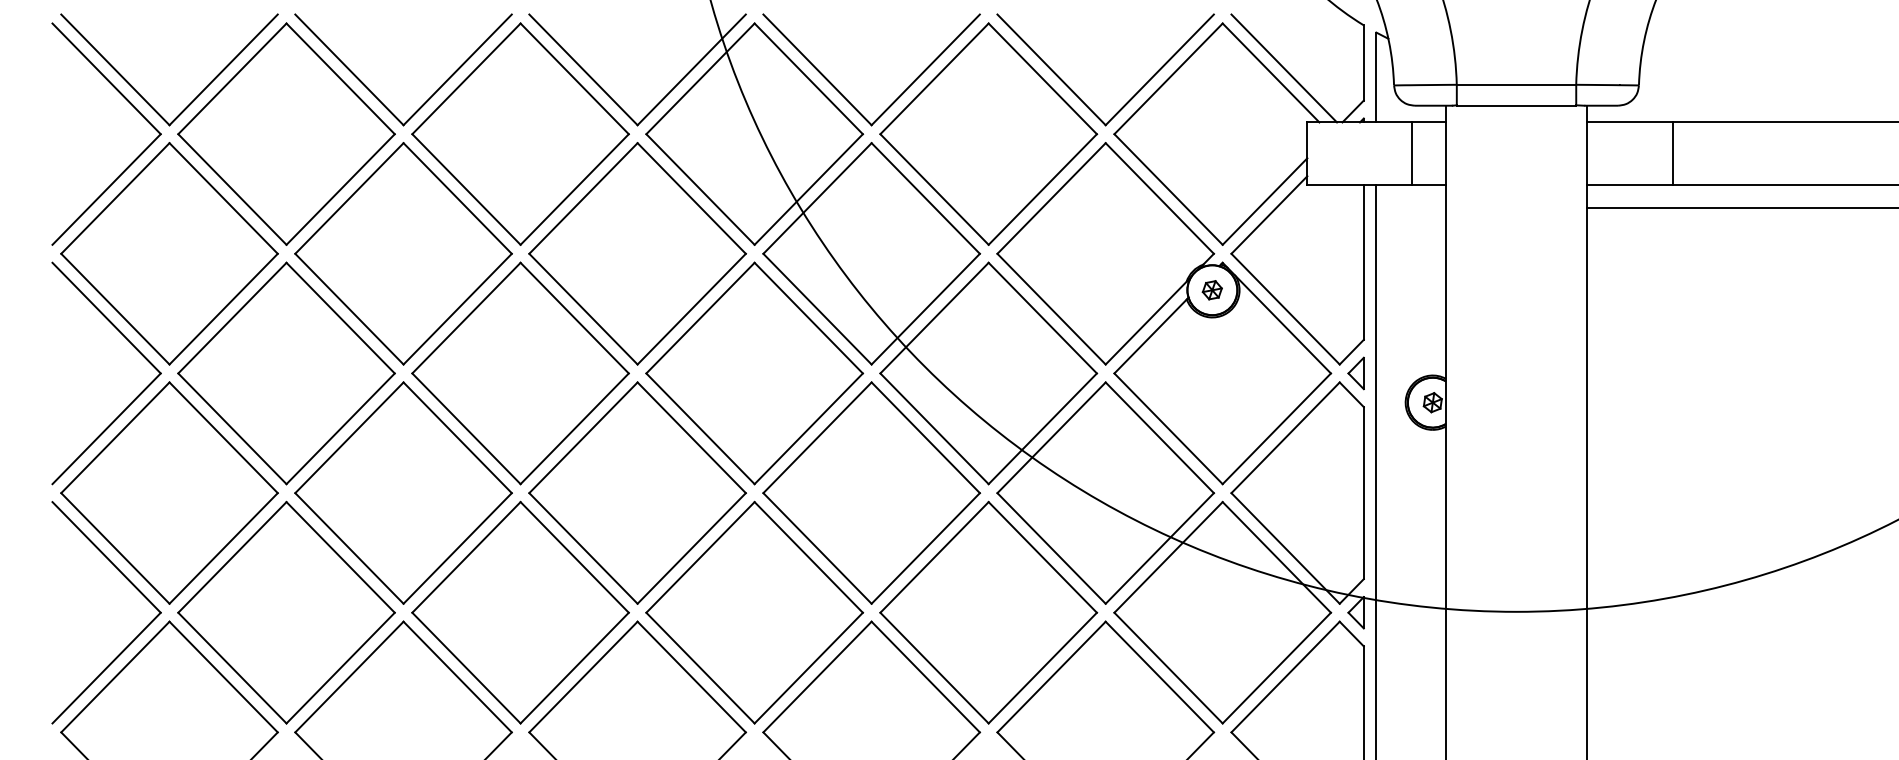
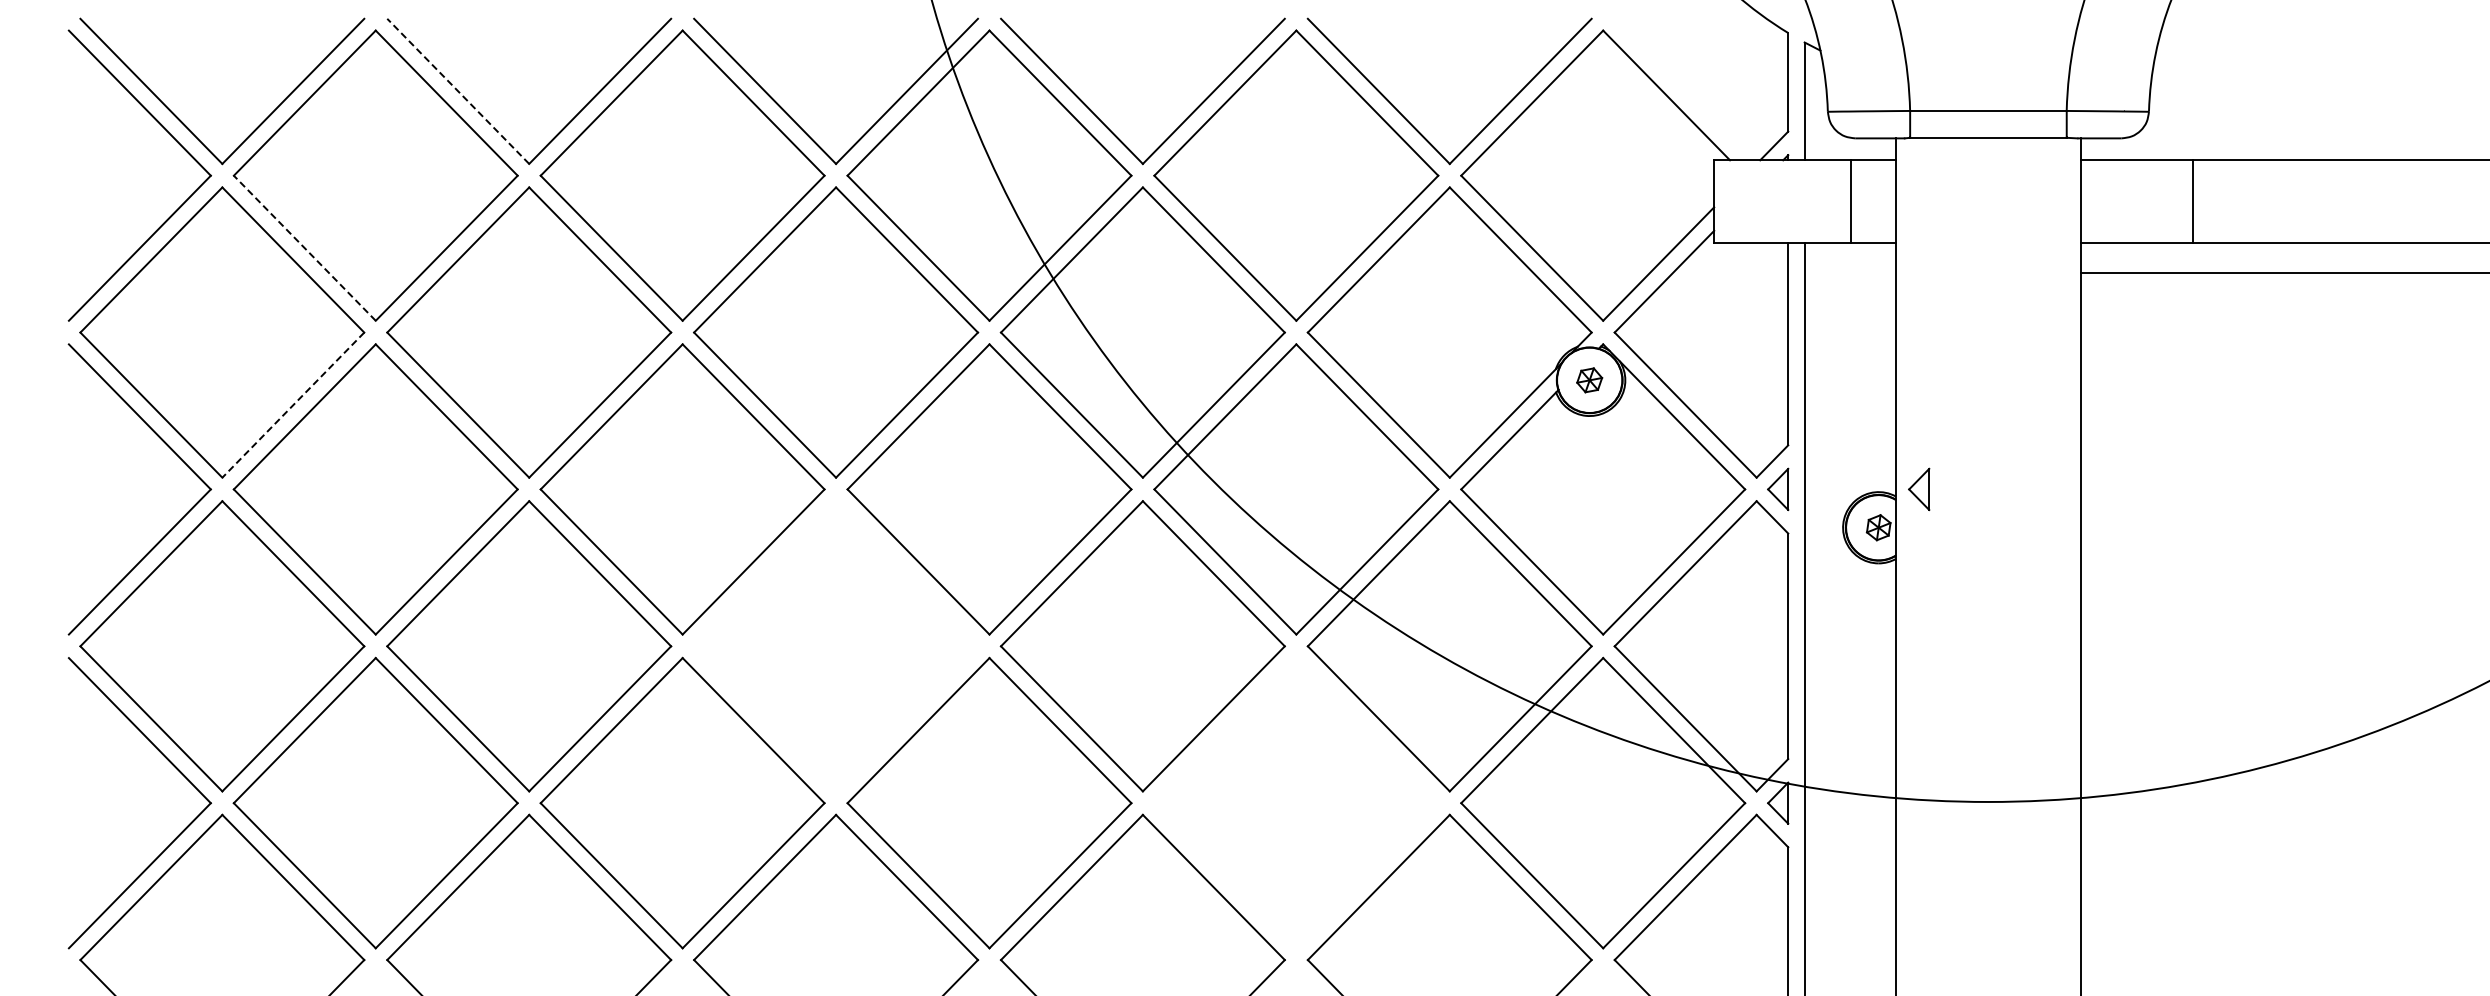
line: (1283, 68) -> (1683, 89), removed
line: (348, 69) -> (457, 91), solid -> dashed
line: (232, 188) -> (304, 247), solid -> dashed
line: (223, 309) -> (292, 405), solid -> dashed
part: (1463, 372) -> (1919, 488), added
part: (637, 493) -> (836, 646), removed
part: (988, 612) -> (1296, 802), removed

